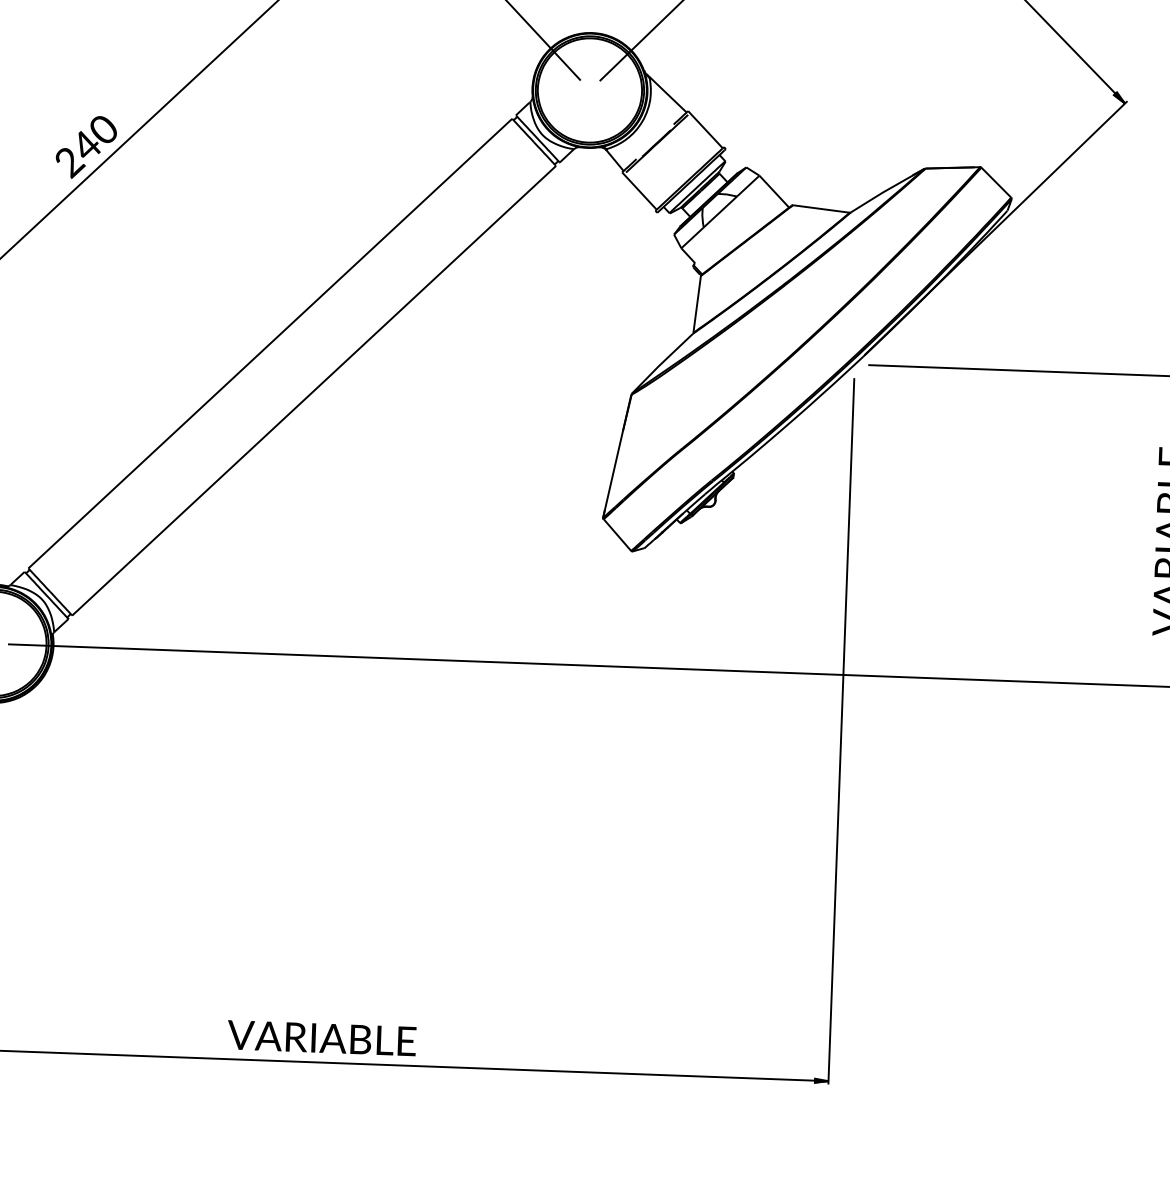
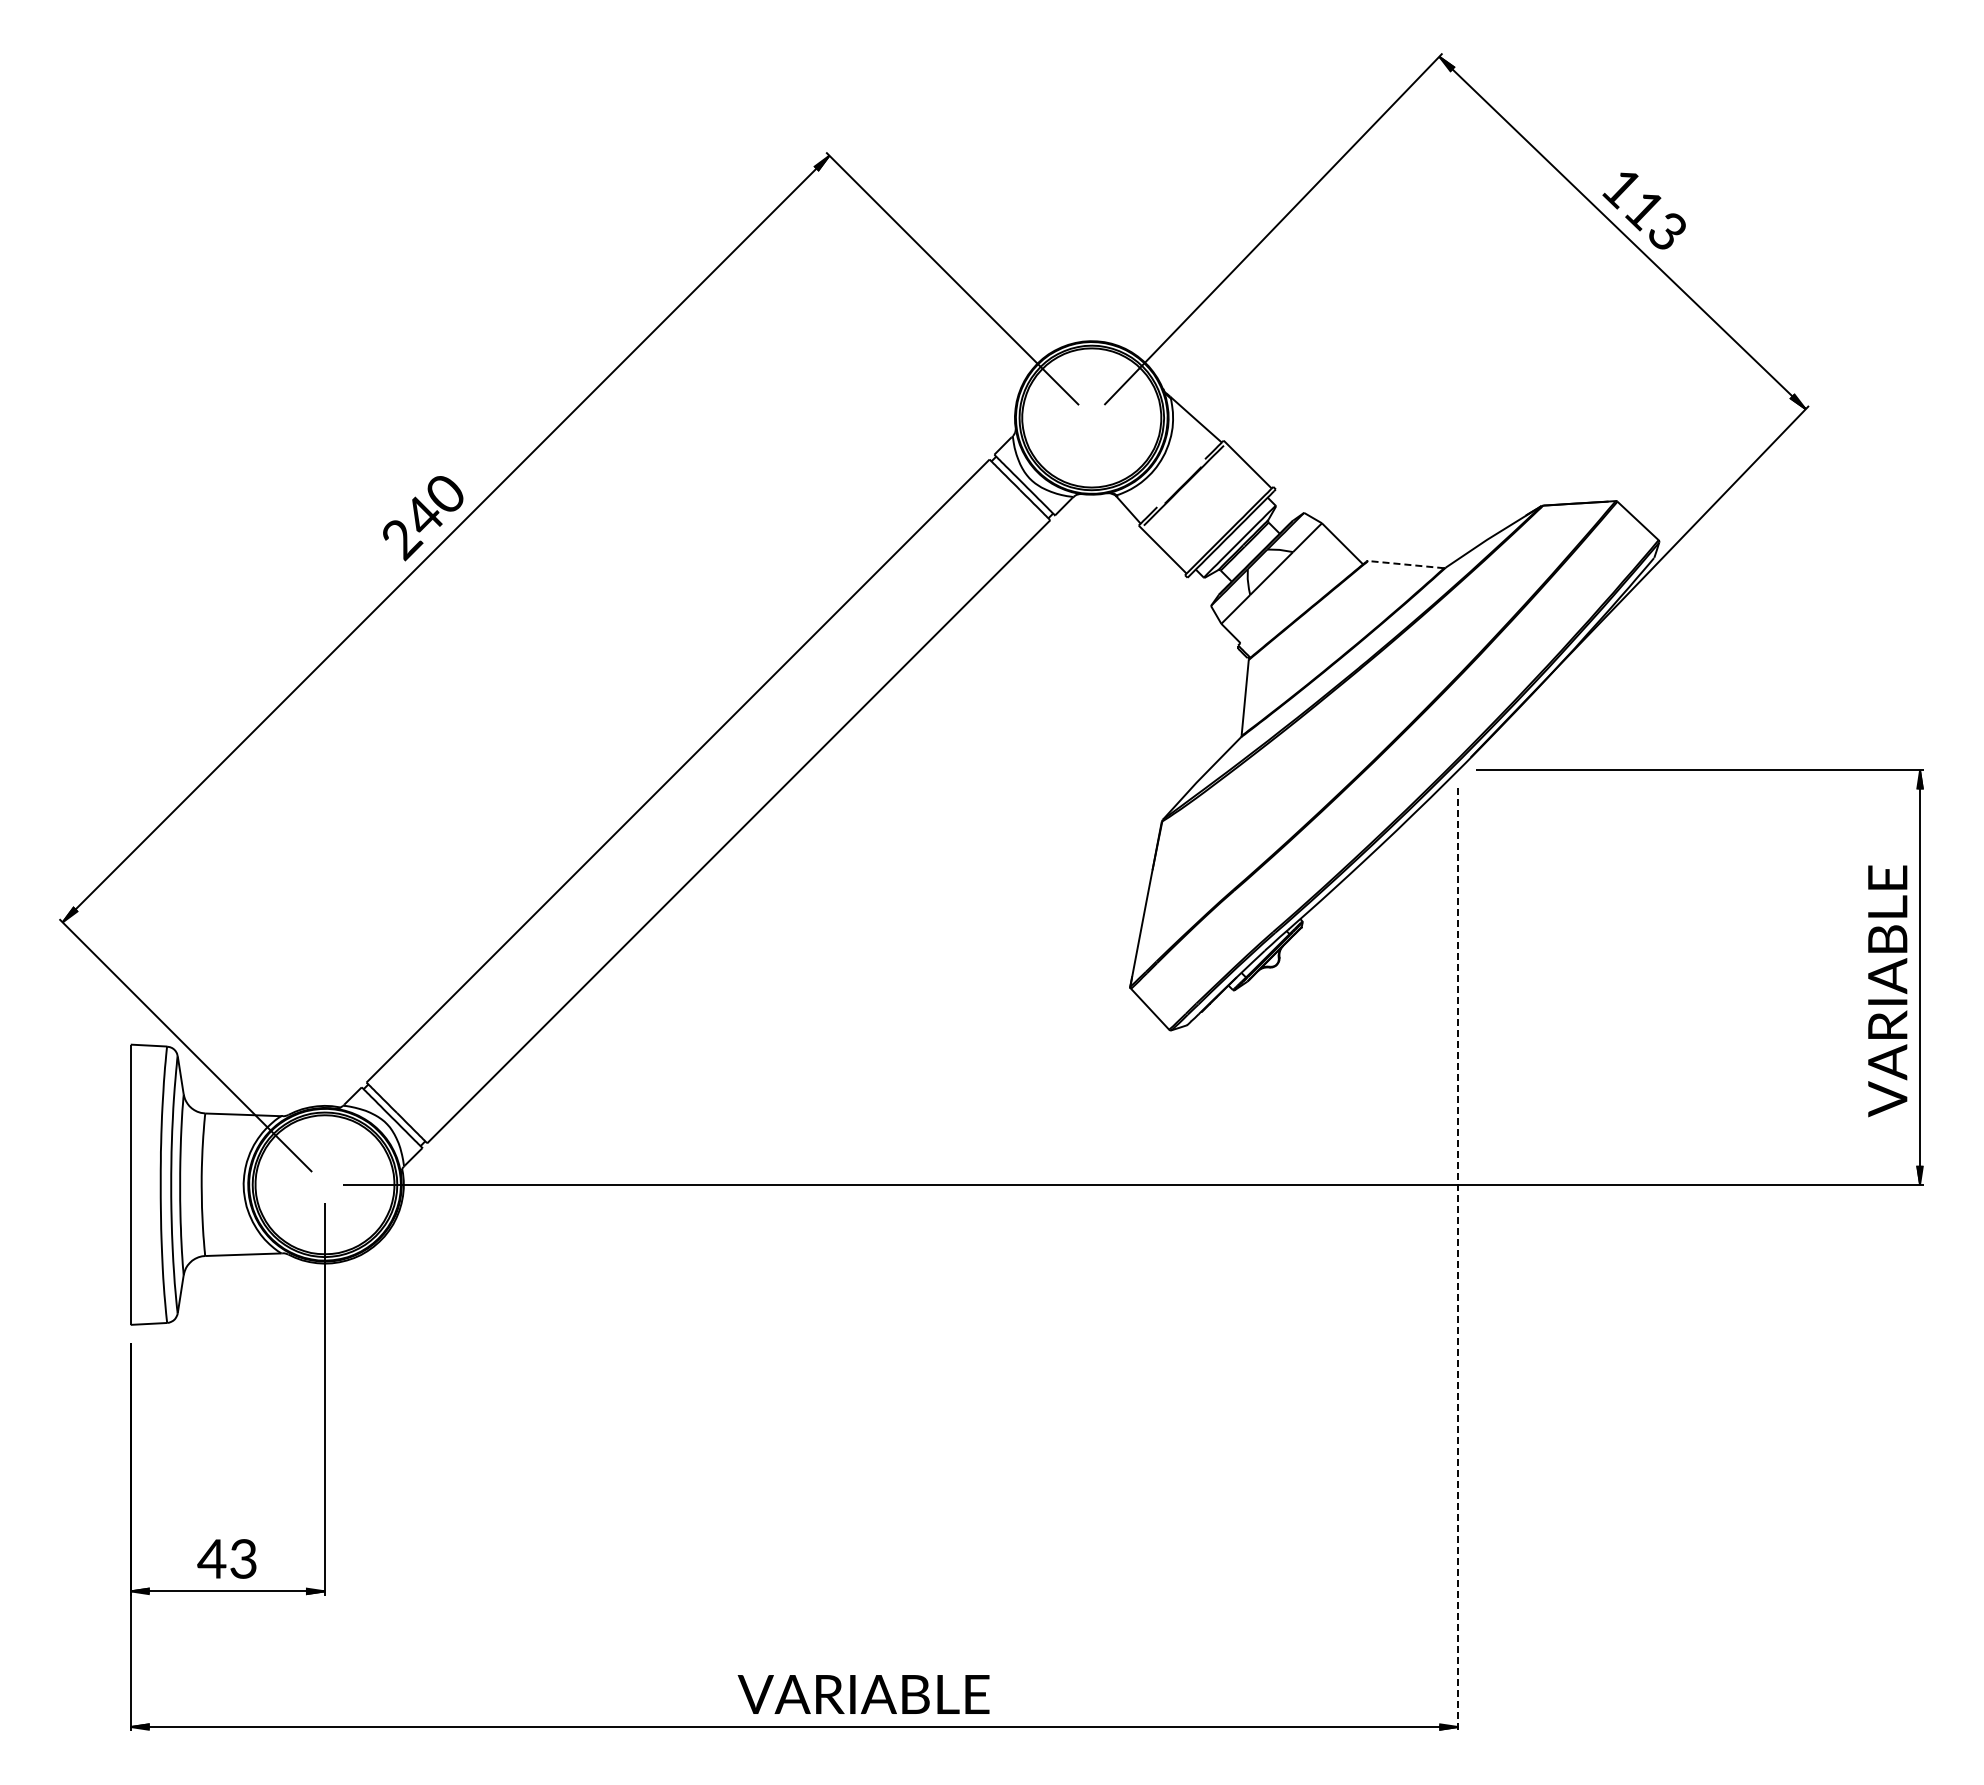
line: (820, 208) -> (1405, 564), solid -> dashed
line: (841, 731) -> (1458, 1260), solid -> dashed
text: (321, 1038) -> (863, 1694), moved

